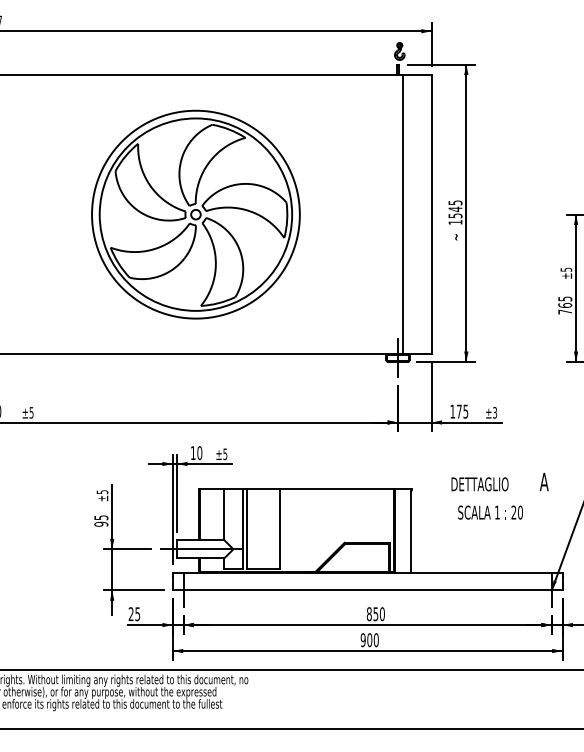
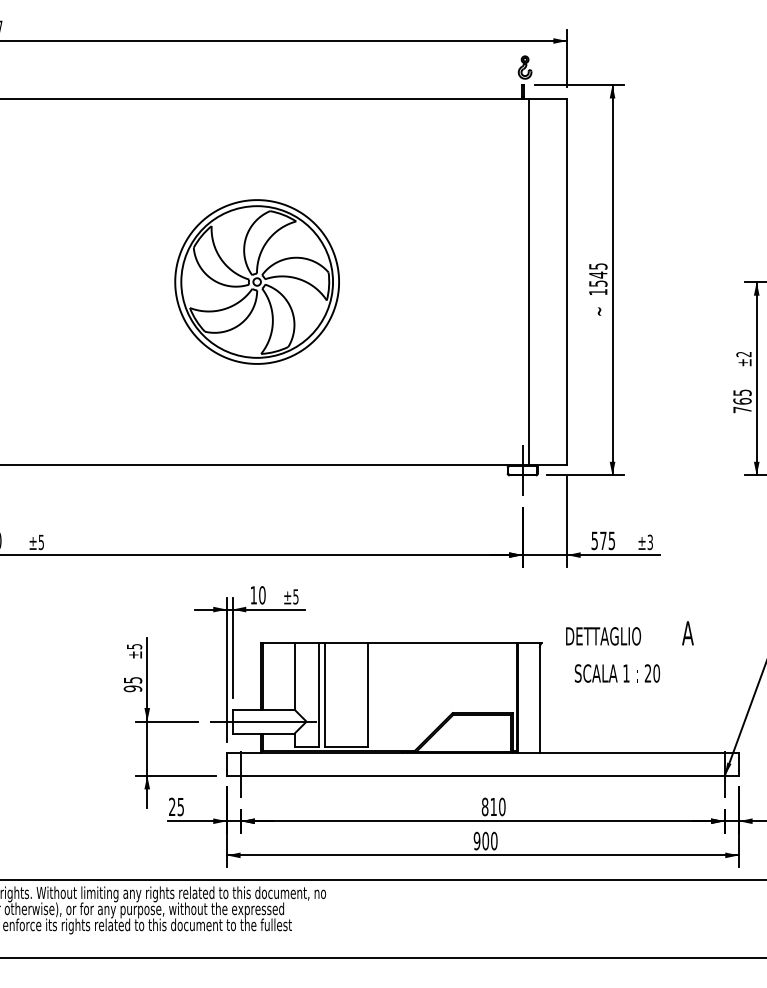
part: (195, 214) -> (256, 281), size x0.6
text: (565, 269) -> (743, 354), ±5 -> ±2
text: (452, 411) -> (594, 540), 175 -> 575
text: (499, 495) -> (629, 651), moved
text: (375, 614) -> (493, 807), 850 -> 810

